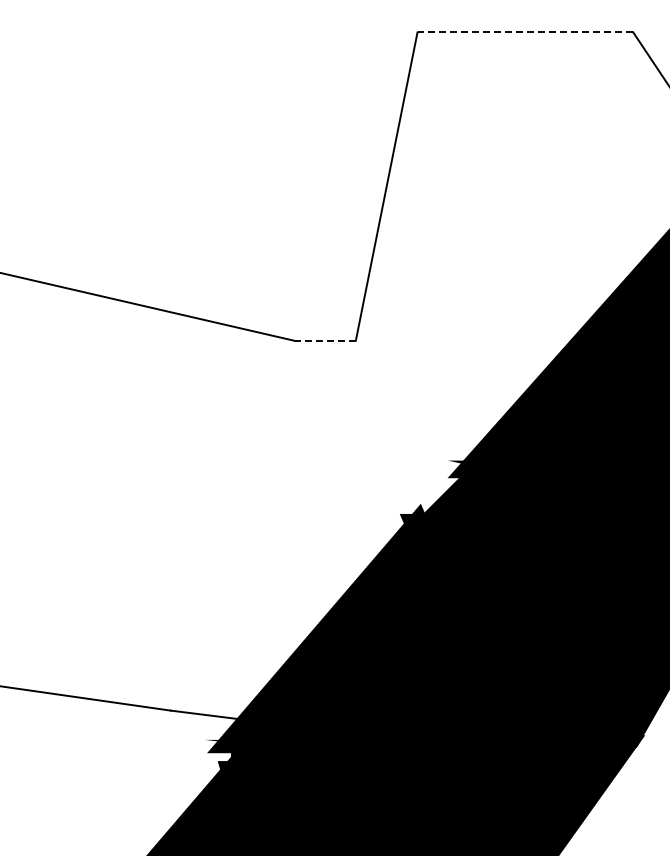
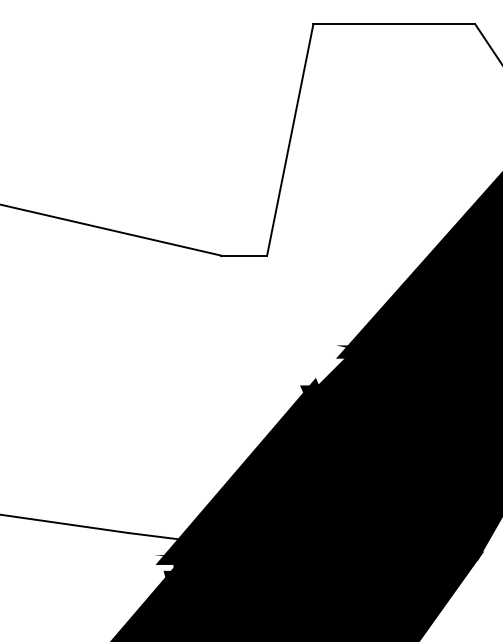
line: (525, 32) -> (394, 24), dashed -> solid
line: (325, 340) -> (244, 255), dashed -> solid

